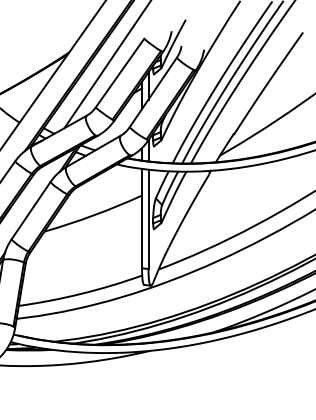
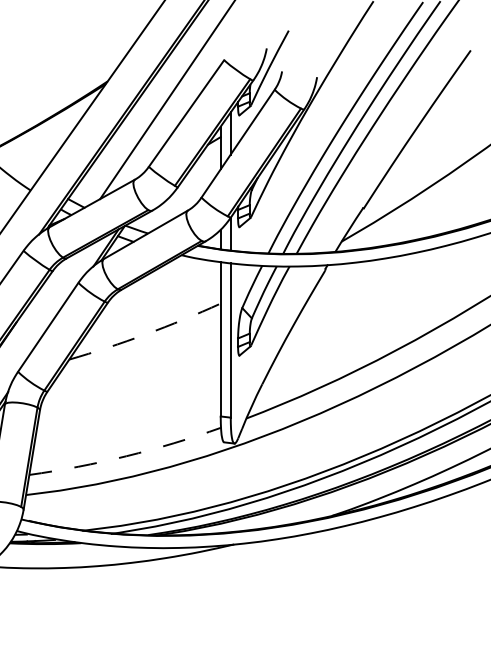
arc: (93, 215) -> (145, 334), solid -> dashed
arc: (81, 293) -> (126, 455), solid -> dashed

